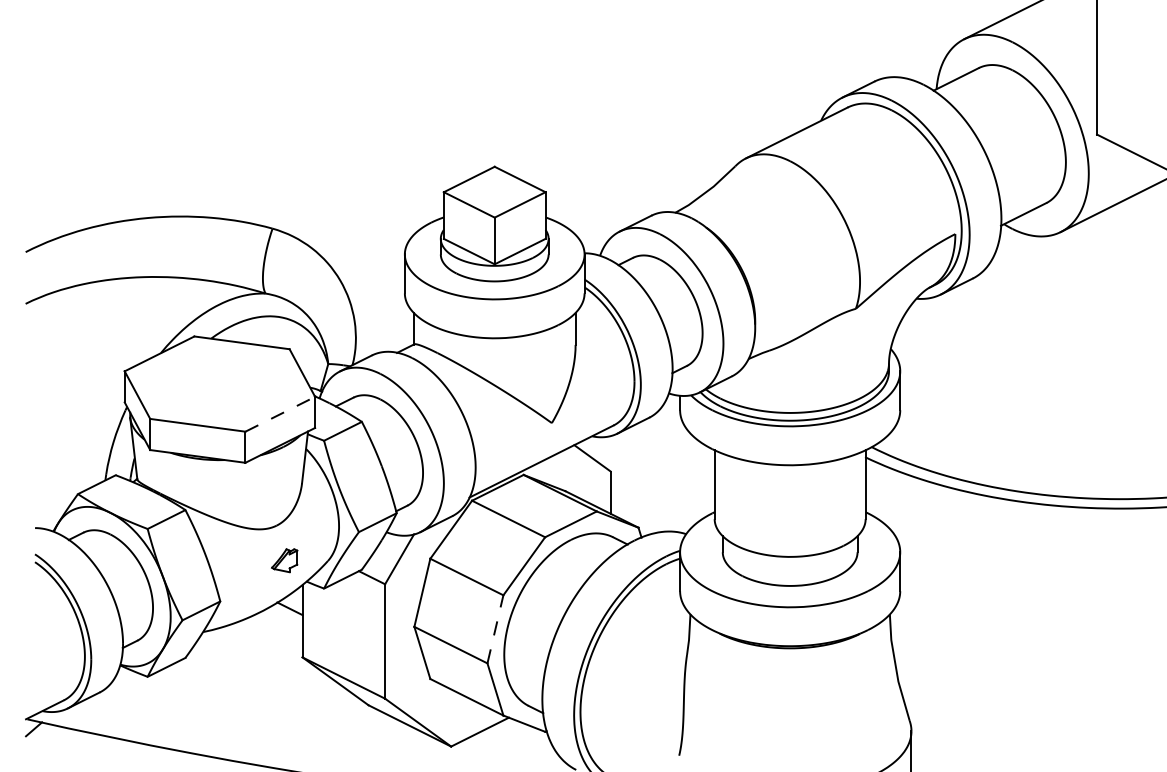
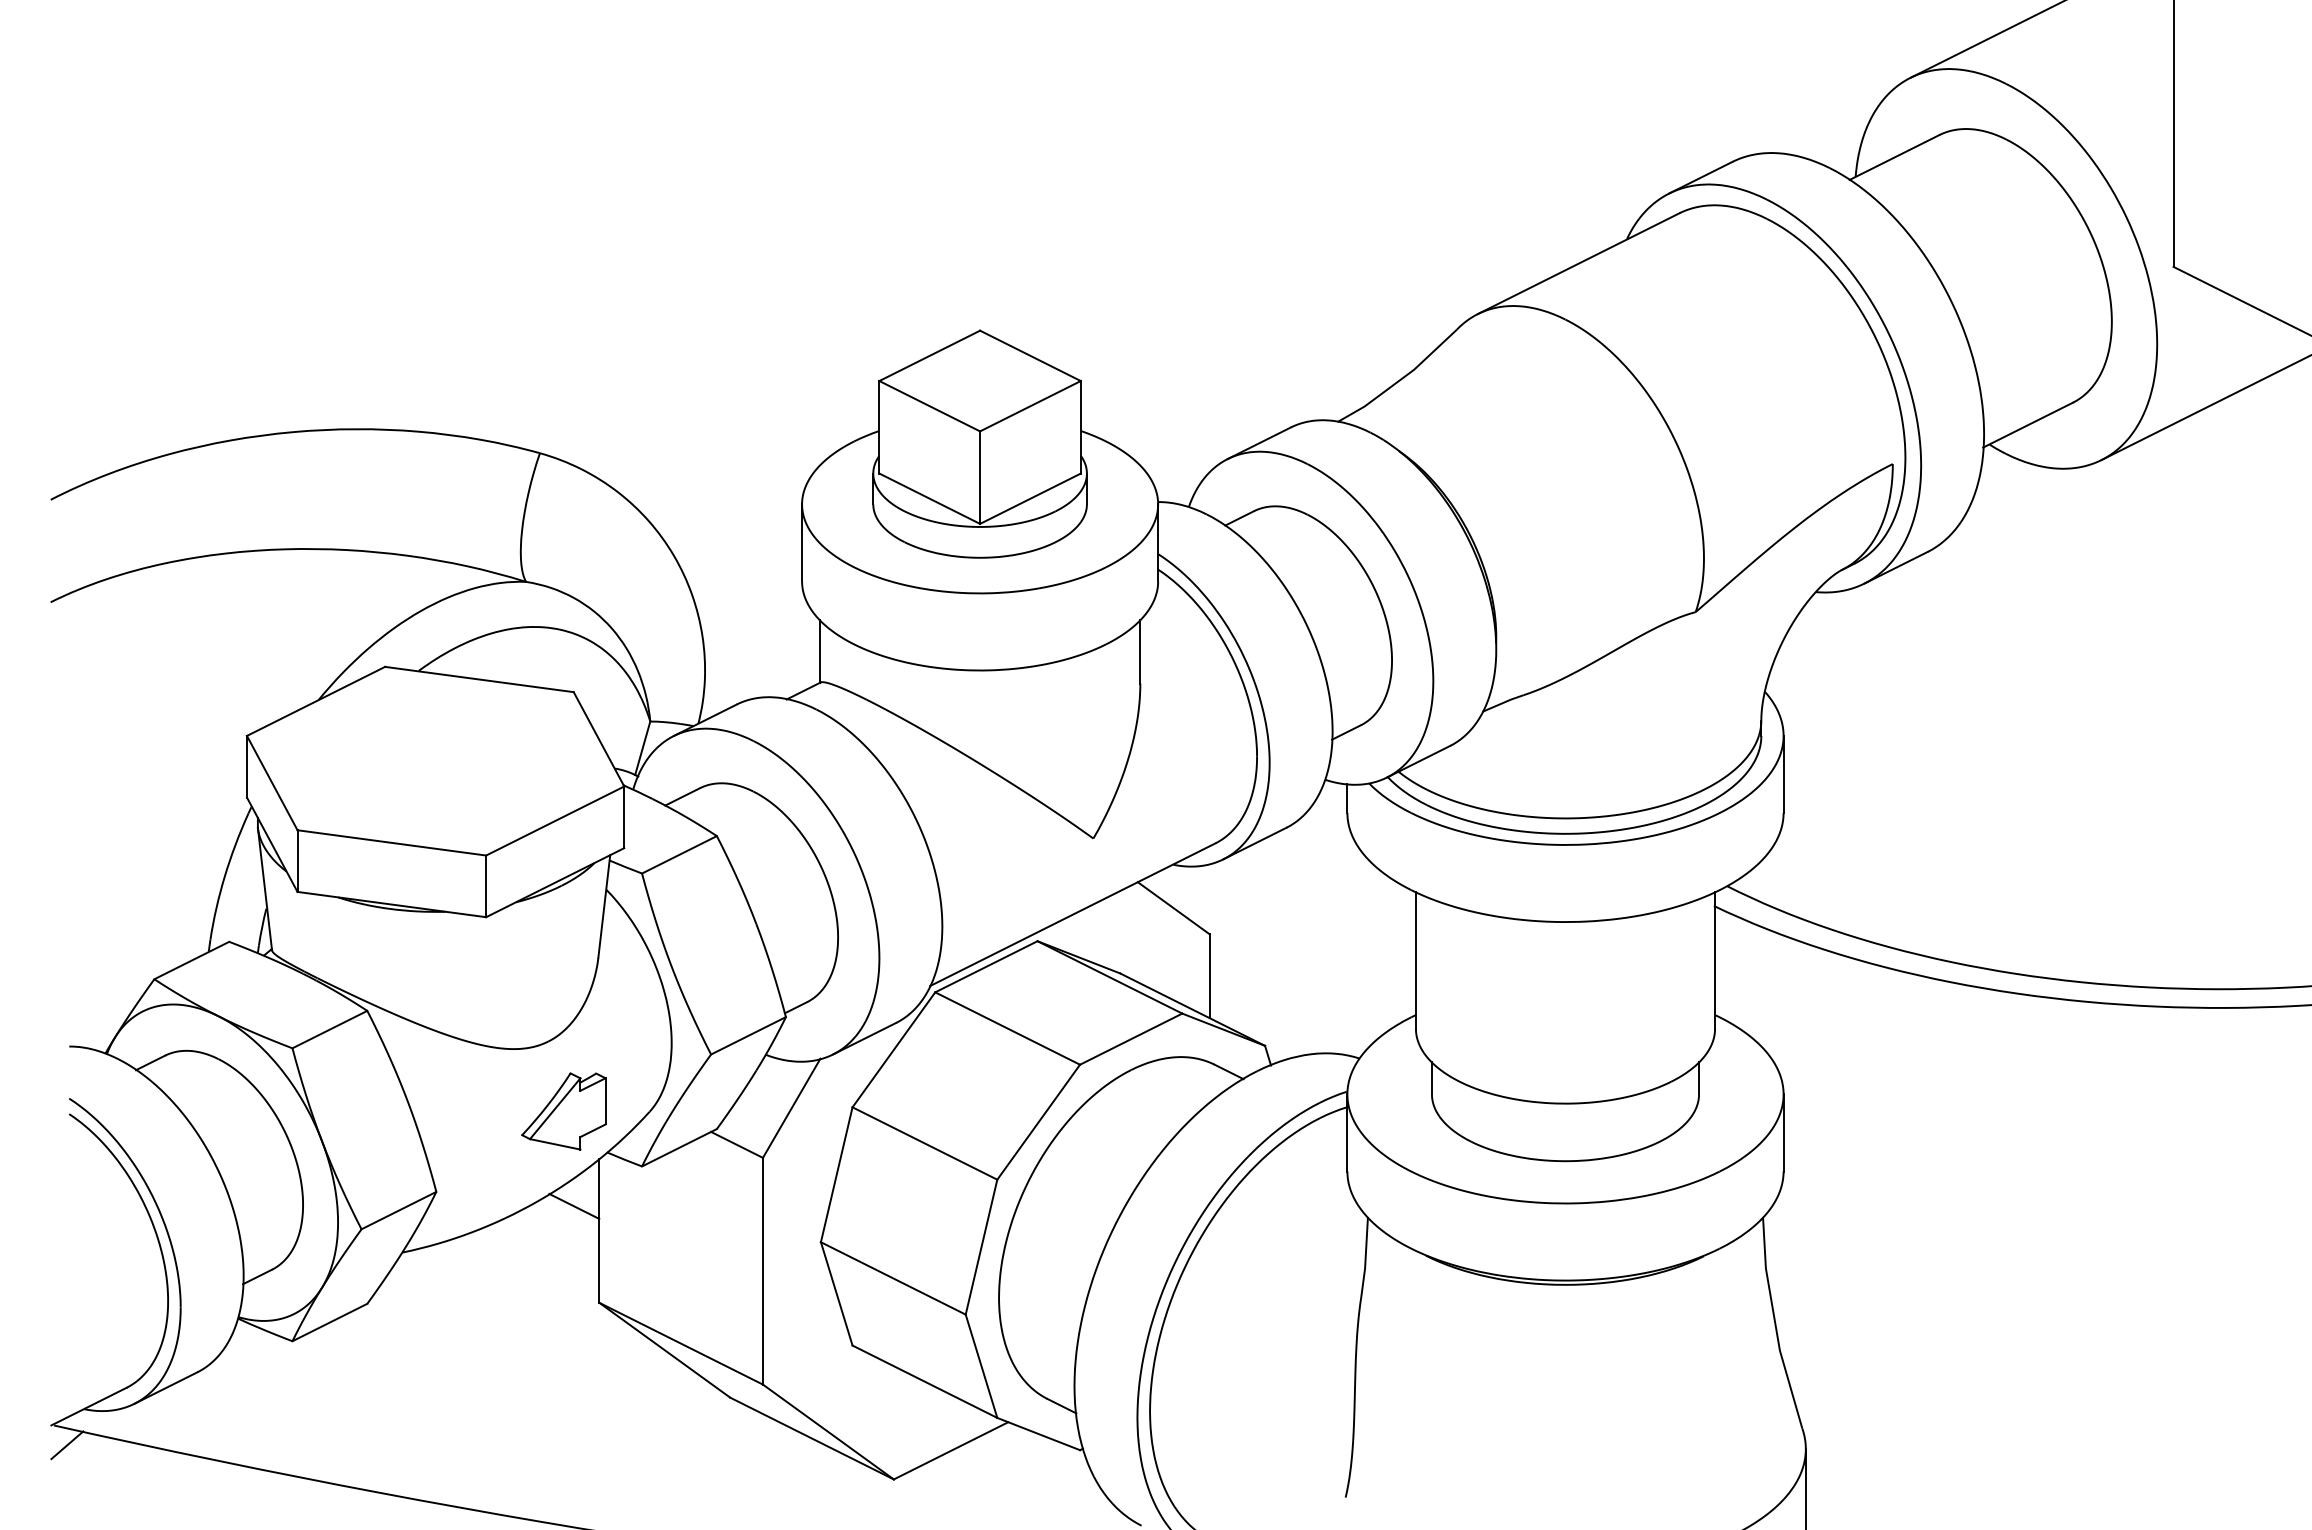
line: (280, 414) -> (555, 821), dashed -> solid
part: (284, 560) -> (563, 1110), size x1.67
line: (495, 629) -> (981, 1247), dashed -> solid

